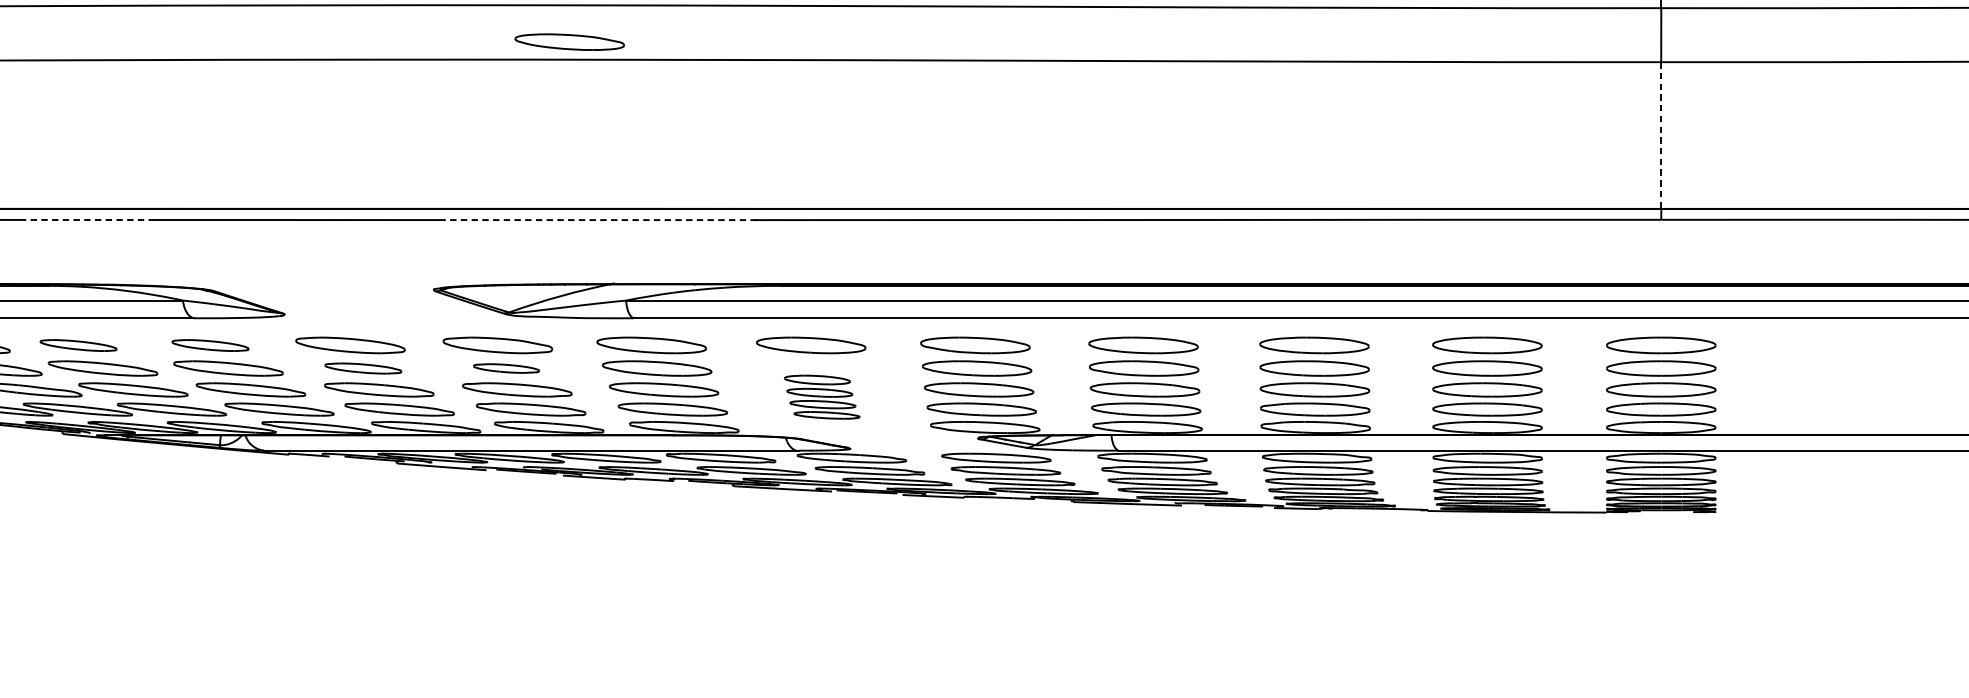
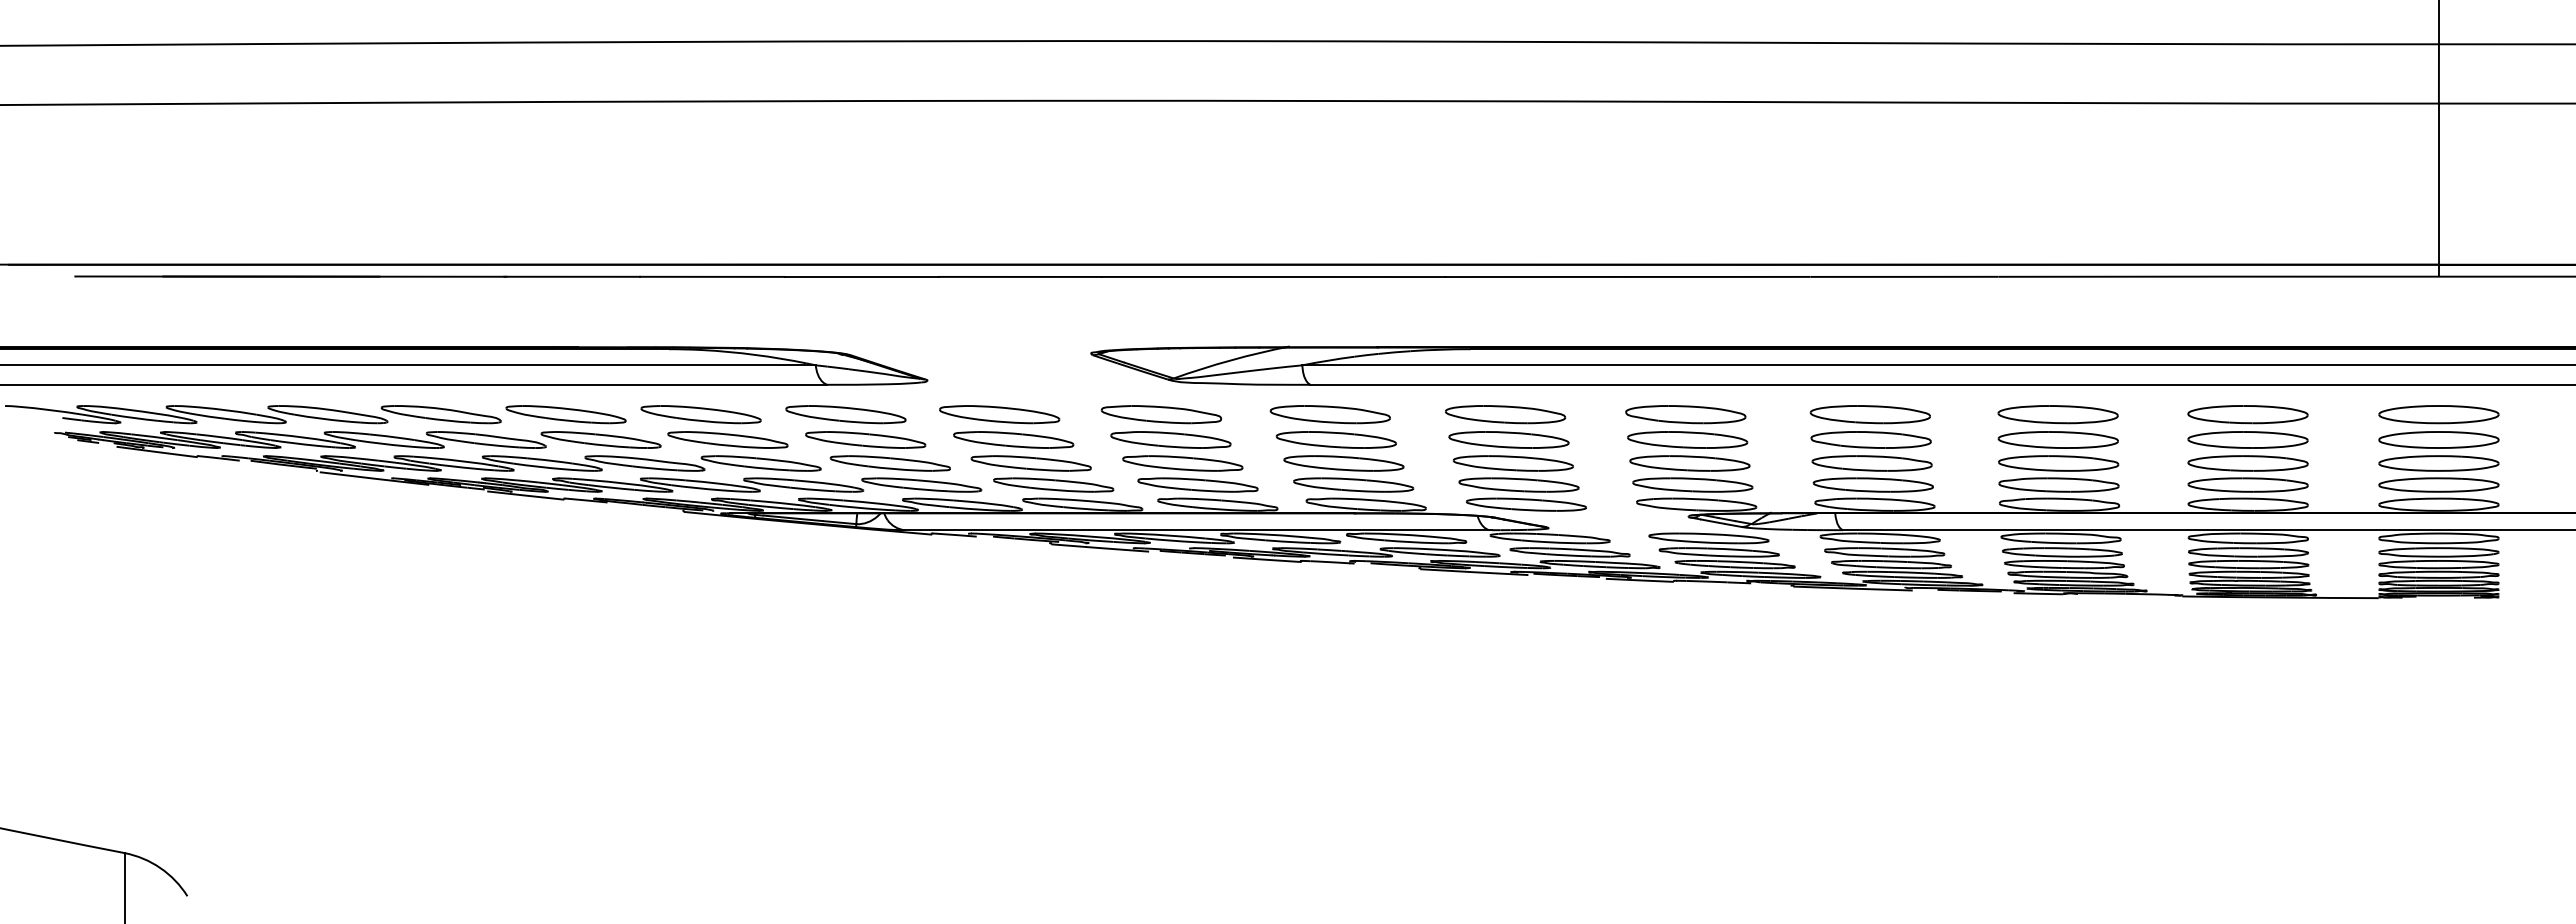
part: (568, 42) -> (1239, 81), removed
line: (1660, 135) -> (2438, 184), dashed -> solid
line: (88, 219) -> (711, 276), dashed -> solid
line: (599, 219) -> (1273, 276), dashed -> solid
part: (78, 345) -> (700, 414), size x1.43
part: (210, 345) -> (845, 414), size x1.43
part: (363, 368) -> (1013, 439), size x1.43
part: (506, 368) -> (1170, 439), size x1.67
part: (822, 397) -> (1517, 471), size x1.67

